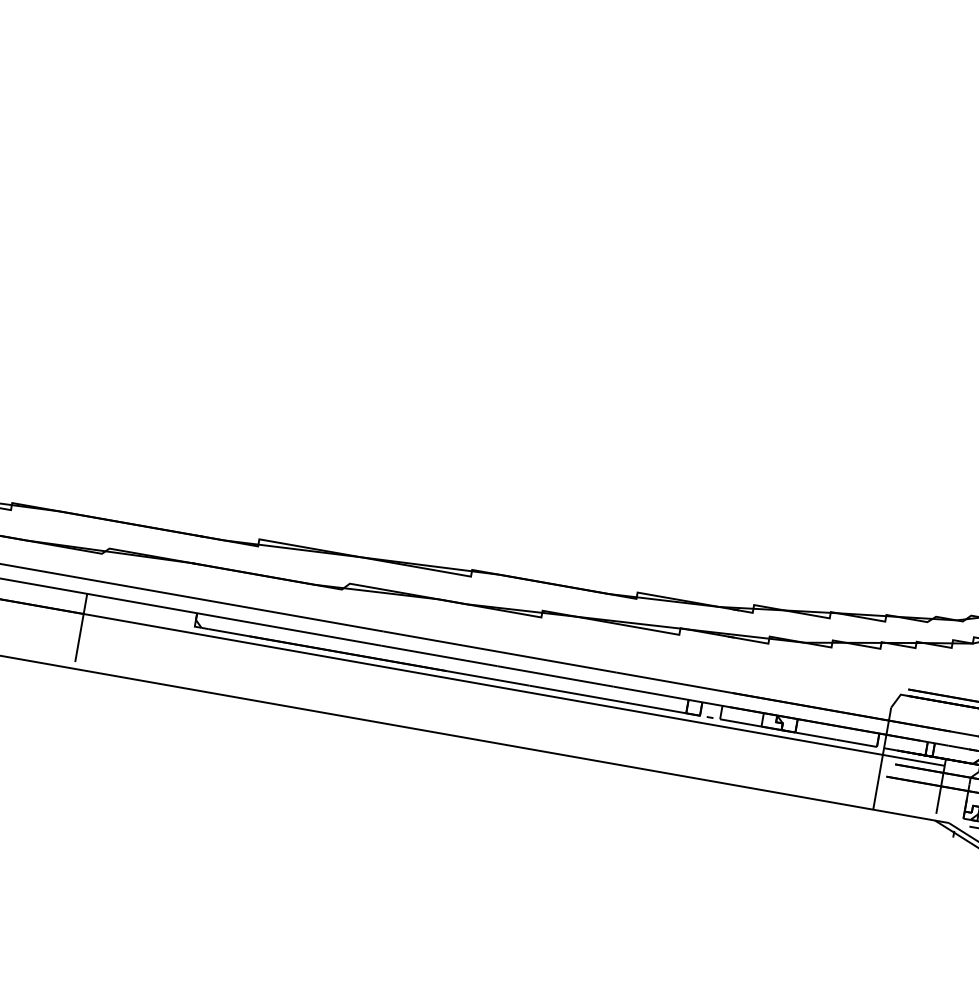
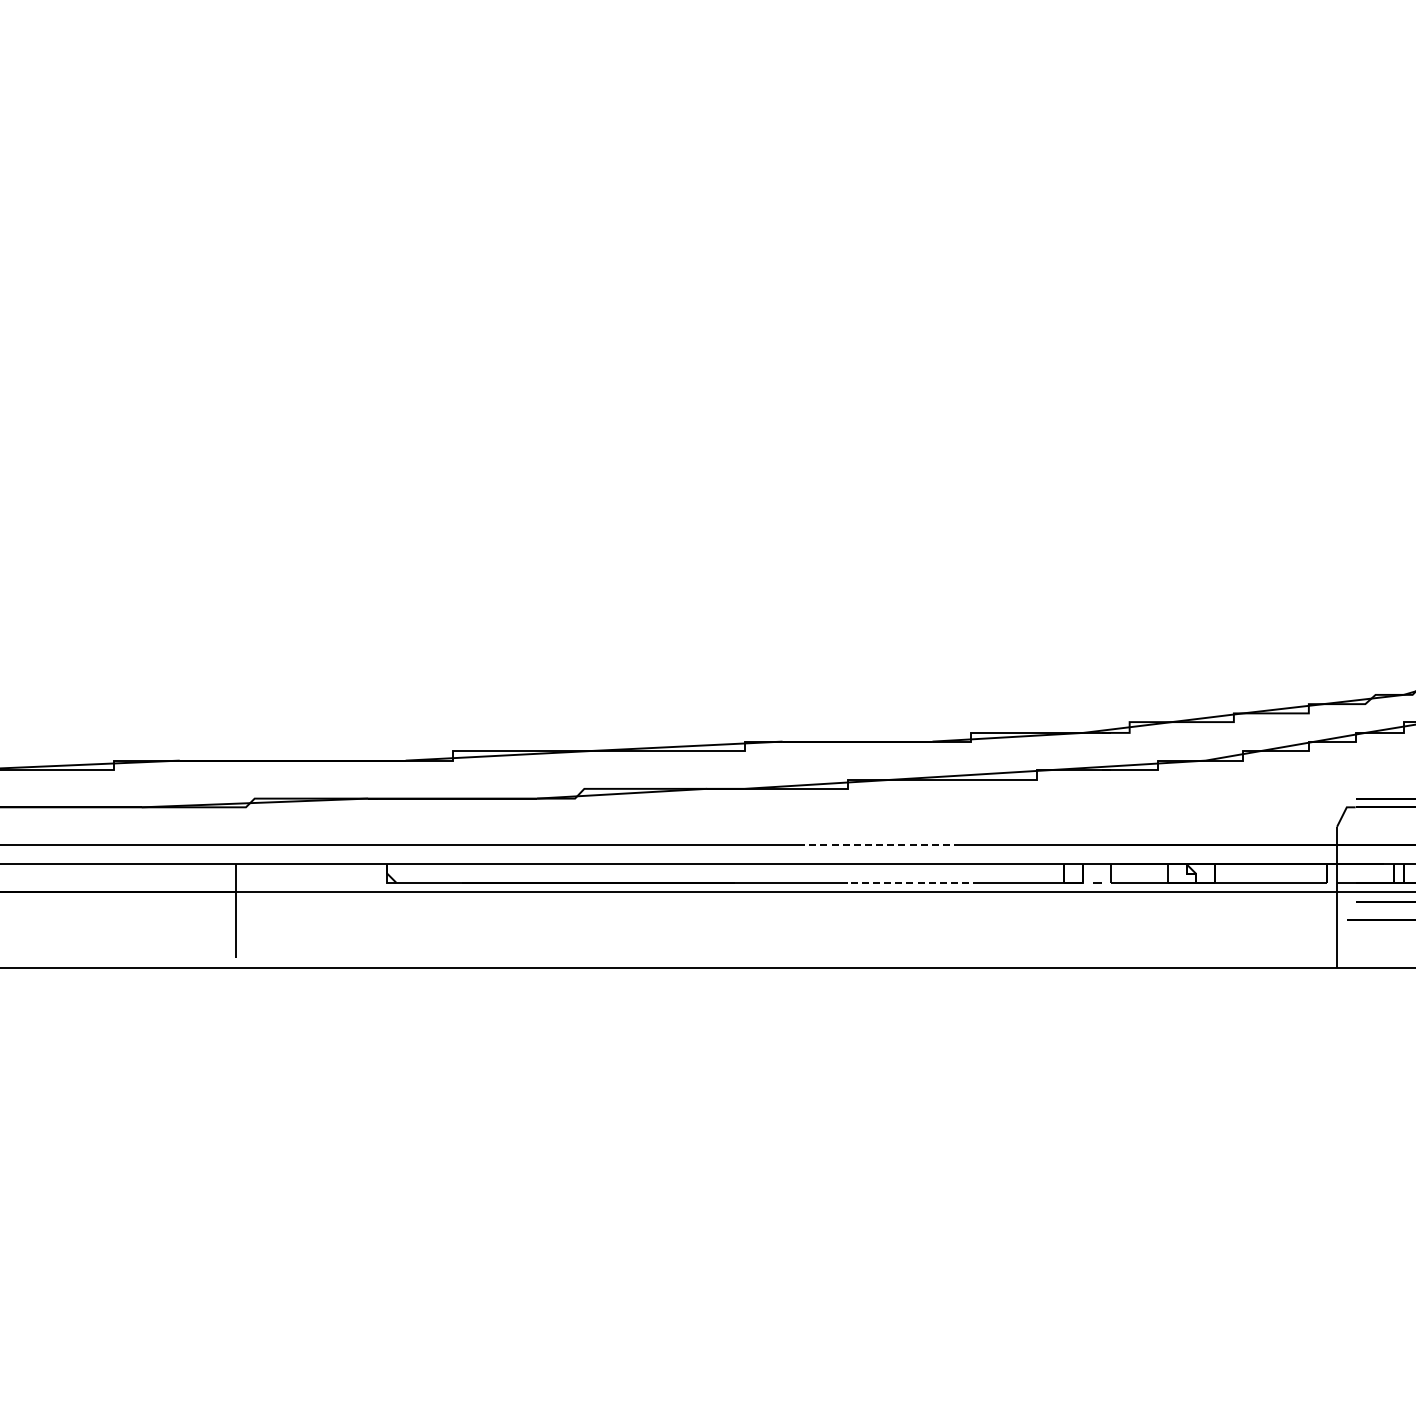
line: (557, 661) -> (880, 844), solid -> dashed
line: (577, 693) -> (914, 882), solid -> dashed

